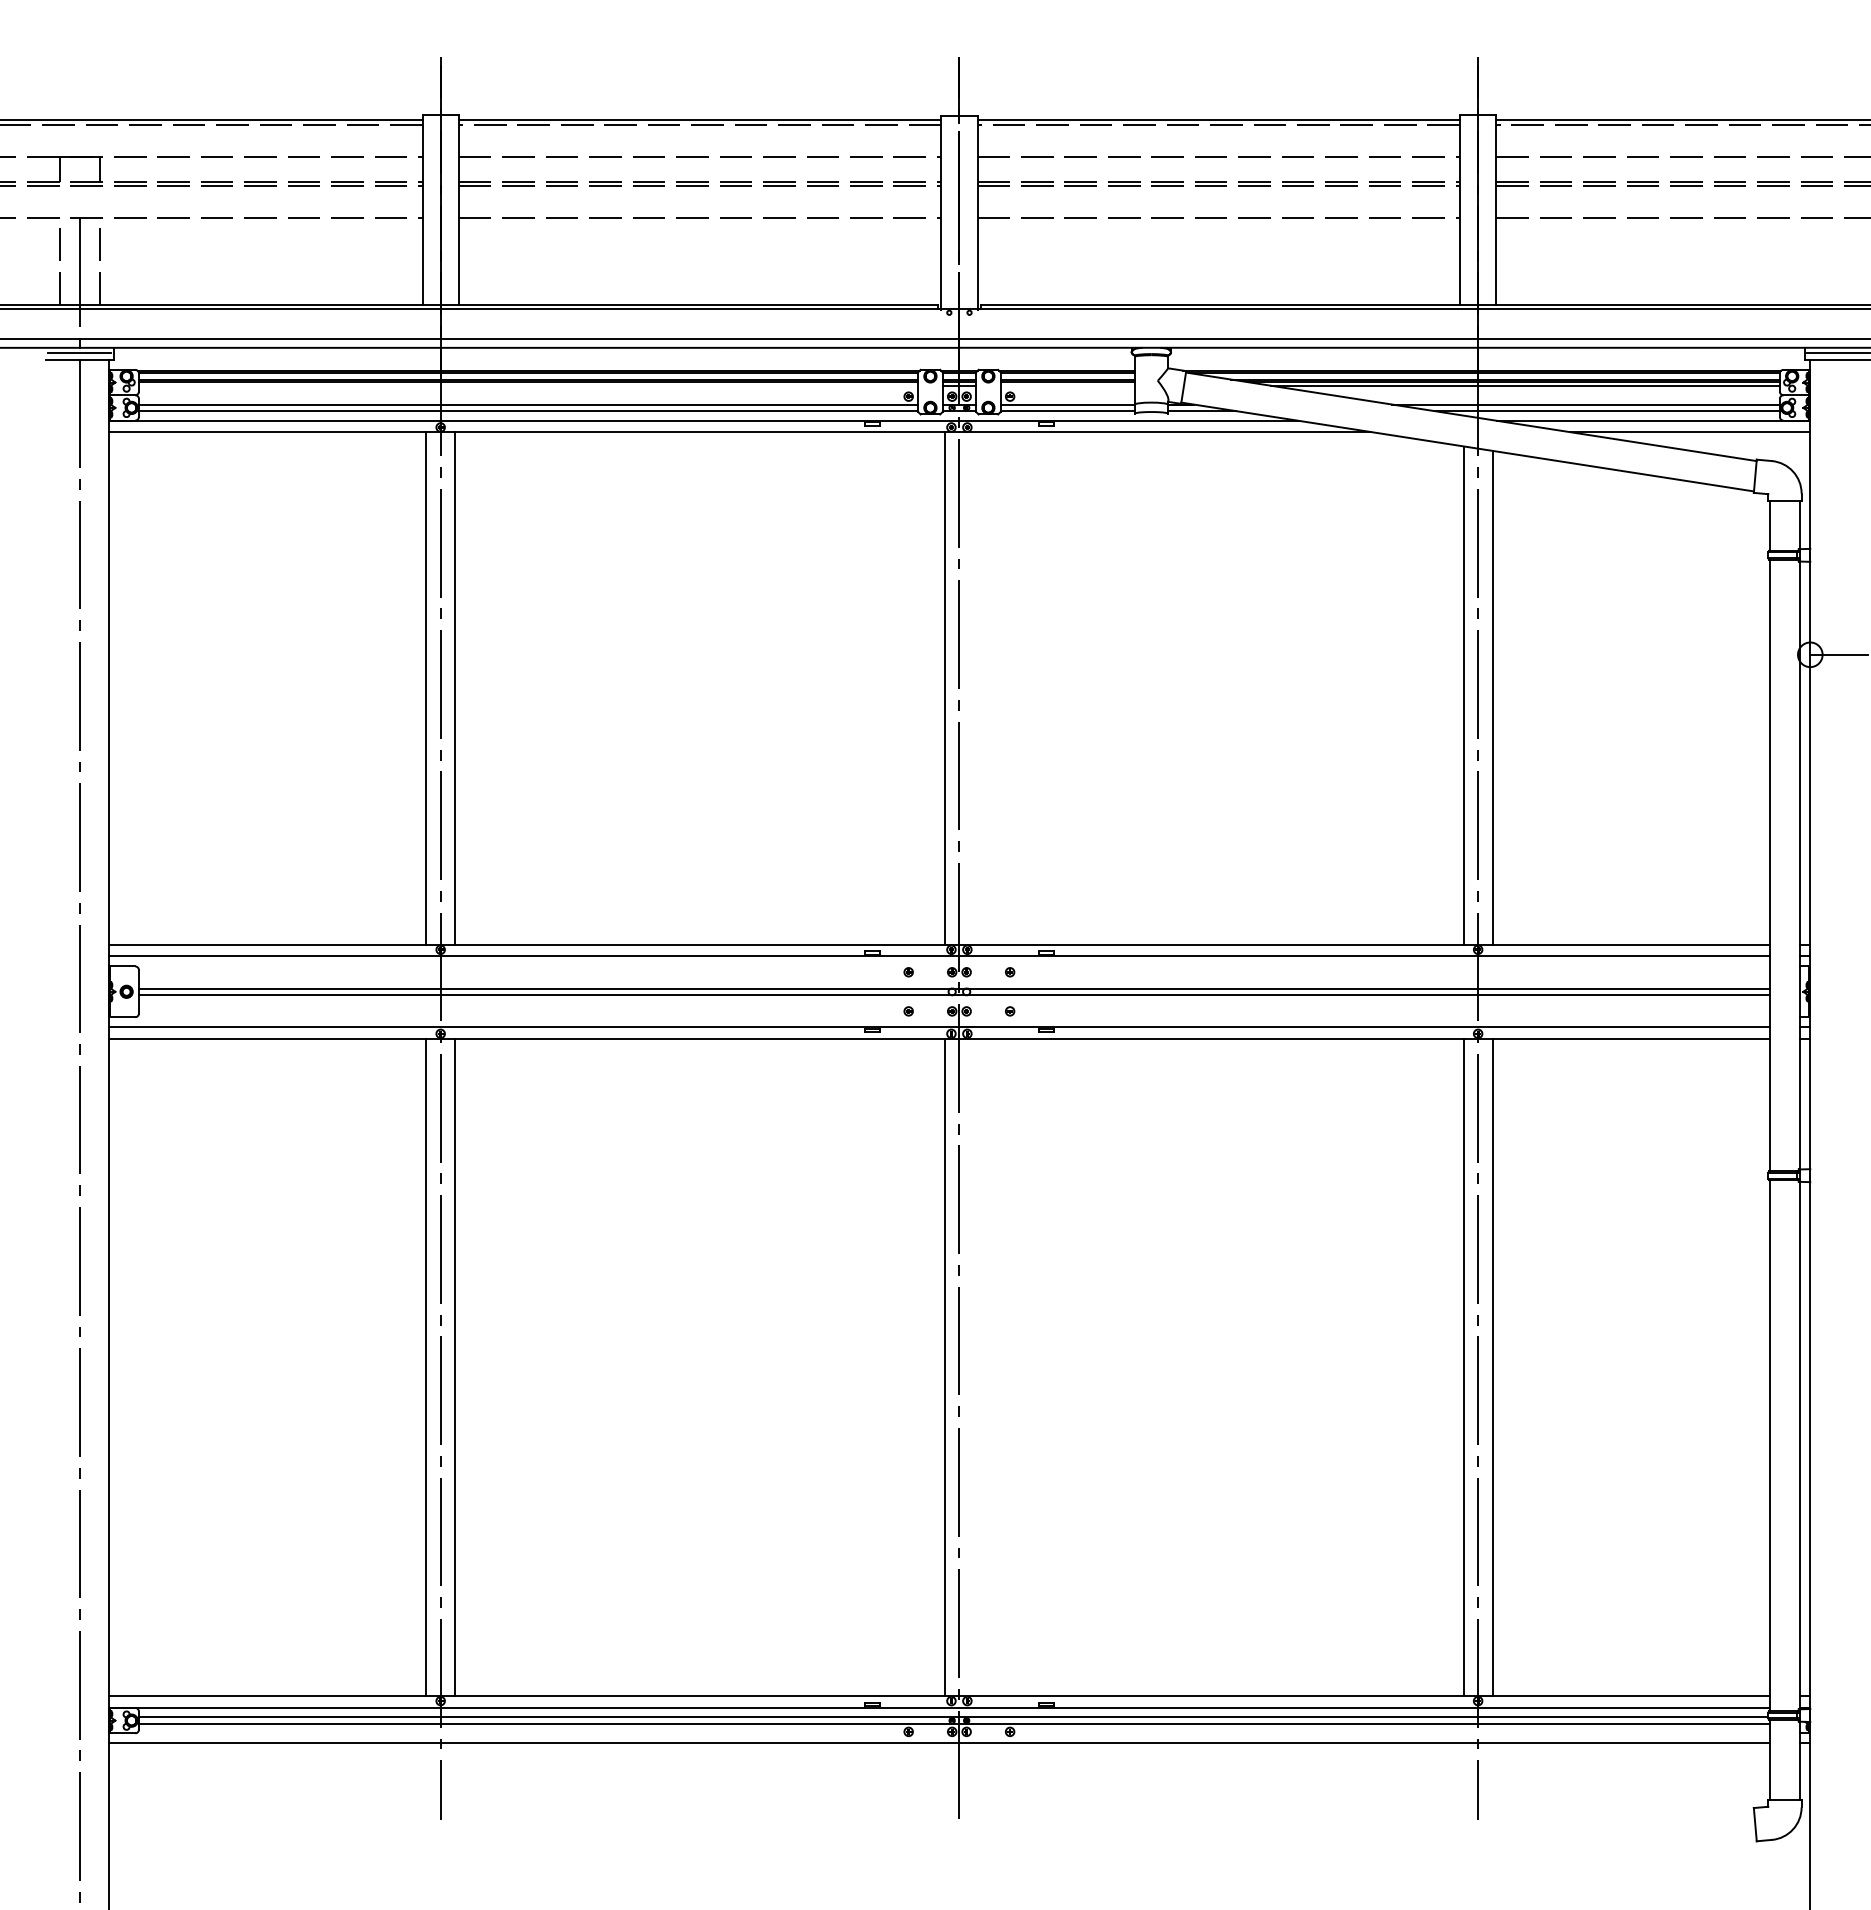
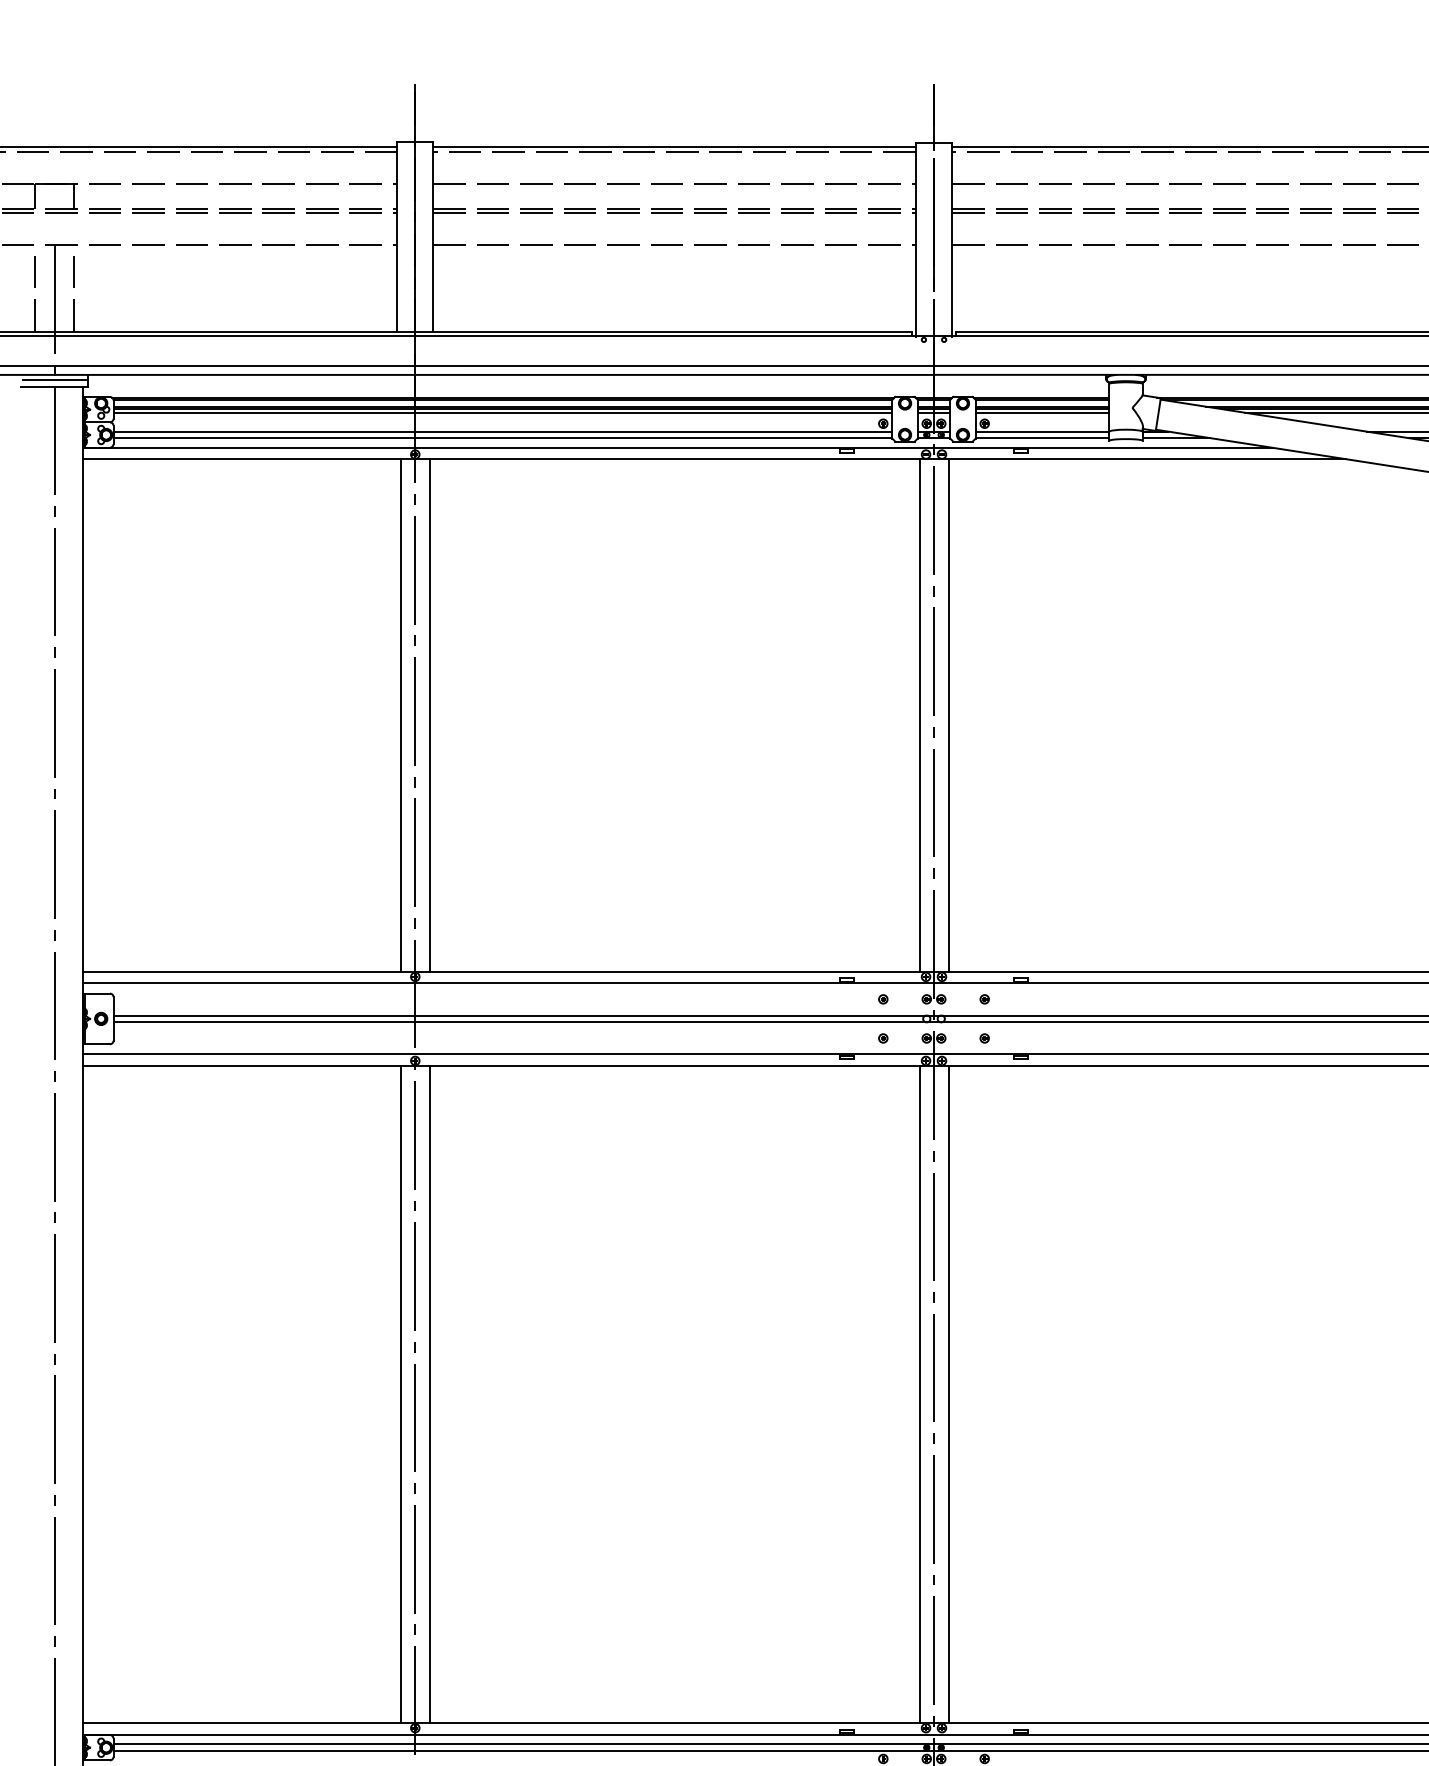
line: (527, 385) -> (502, 412), added
line: (1067, 385) -> (1042, 412), added
line: (973, 688) -> (948, 715), added
line: (973, 1367) -> (948, 1394), added

